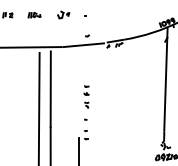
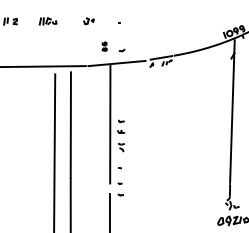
part: (63, 15) -> (88, 21), size x0.62
part: (74, 33) -> (104, 46), added
line: (79, 88) -> (110, 124), added

